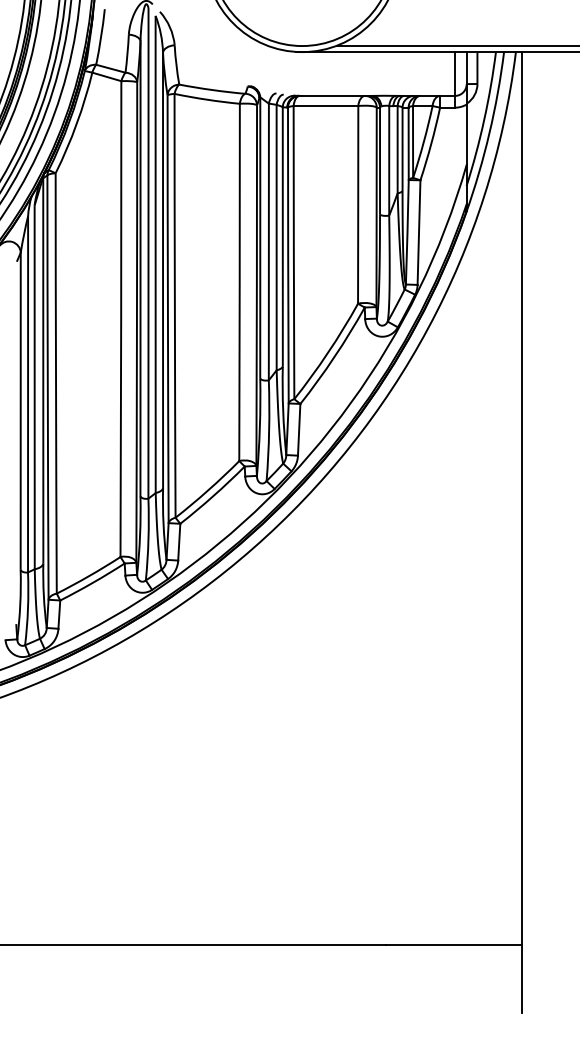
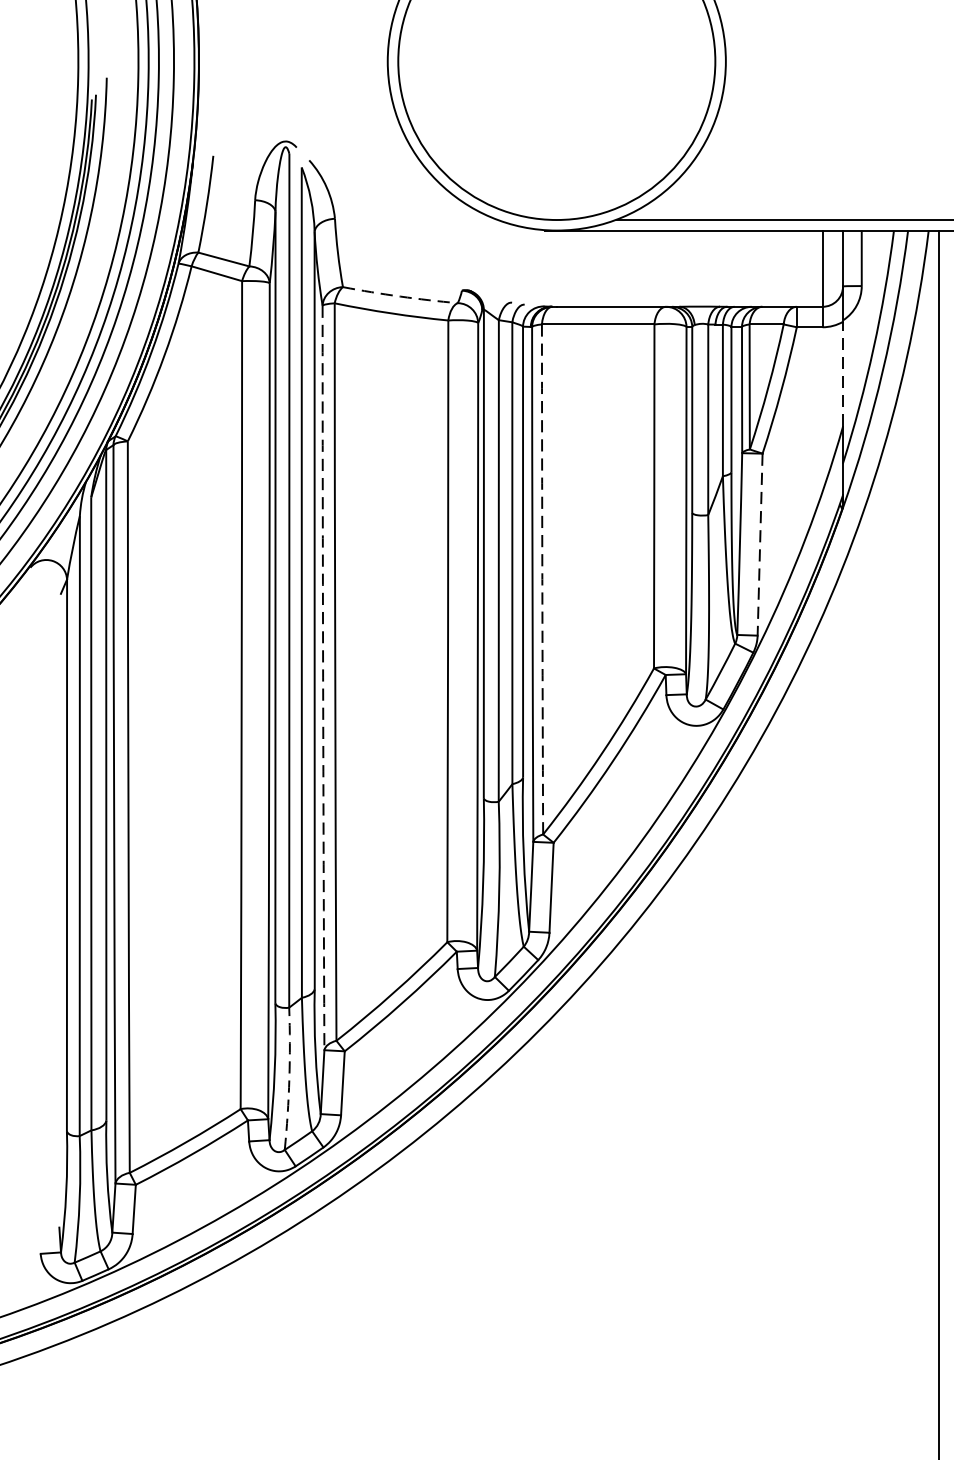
arc: (212, 90) -> (400, 297), solid -> dashed
line: (466, 134) -> (842, 373), solid -> dashed
line: (419, 233) -> (760, 546), solid -> dashed
arc: (293, 252) -> (541, 579), solid -> dashed
arc: (167, 309) -> (322, 678), solid -> dashed
arc: (148, 539) -> (289, 1078), solid -> dashed

